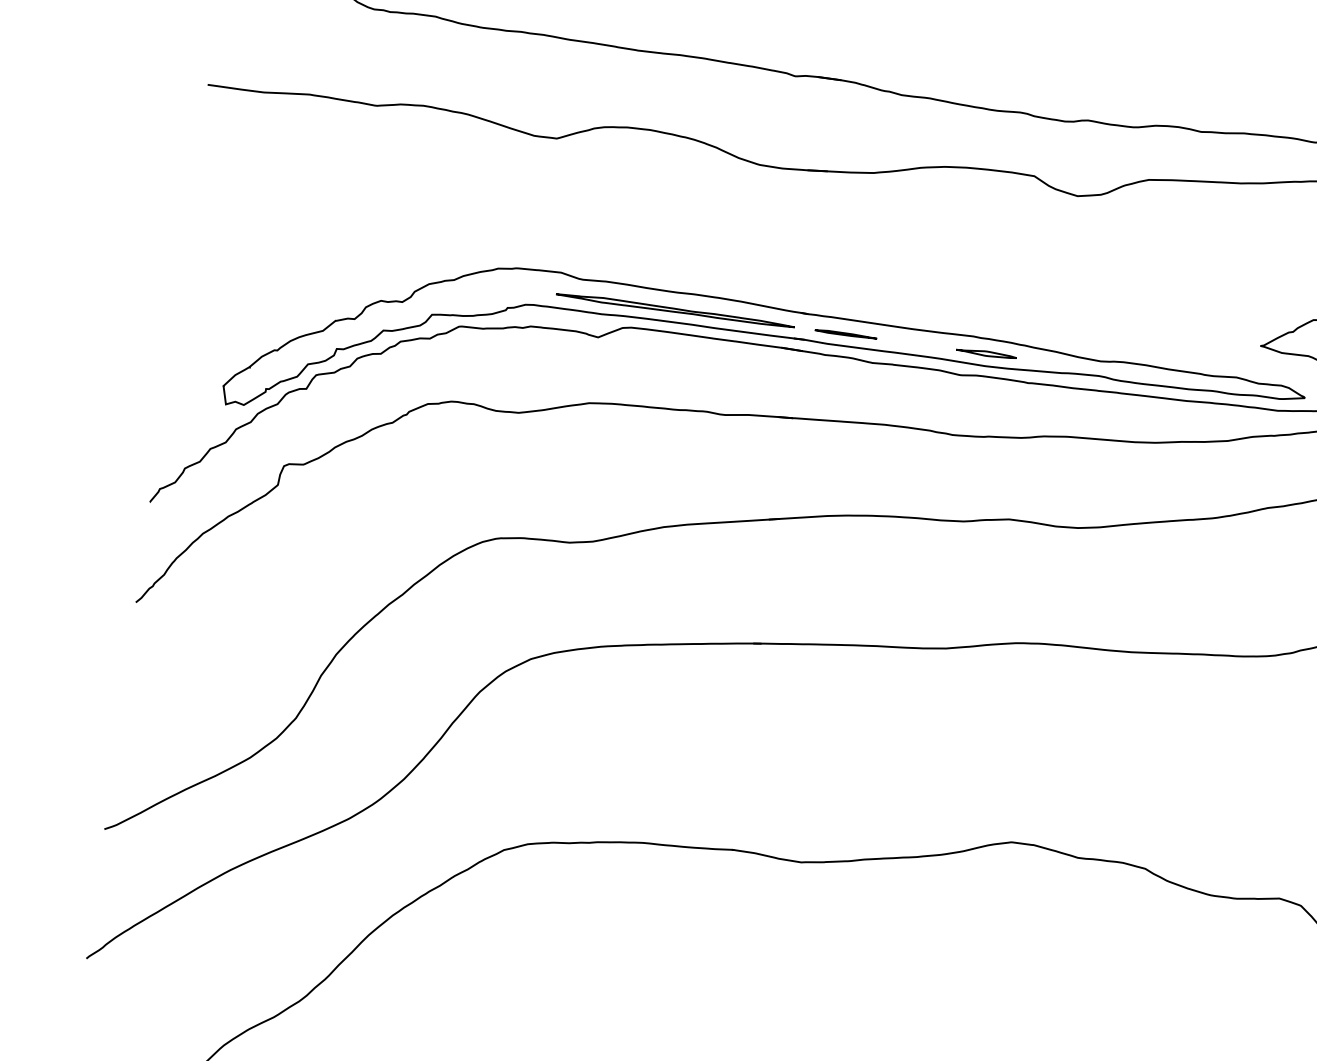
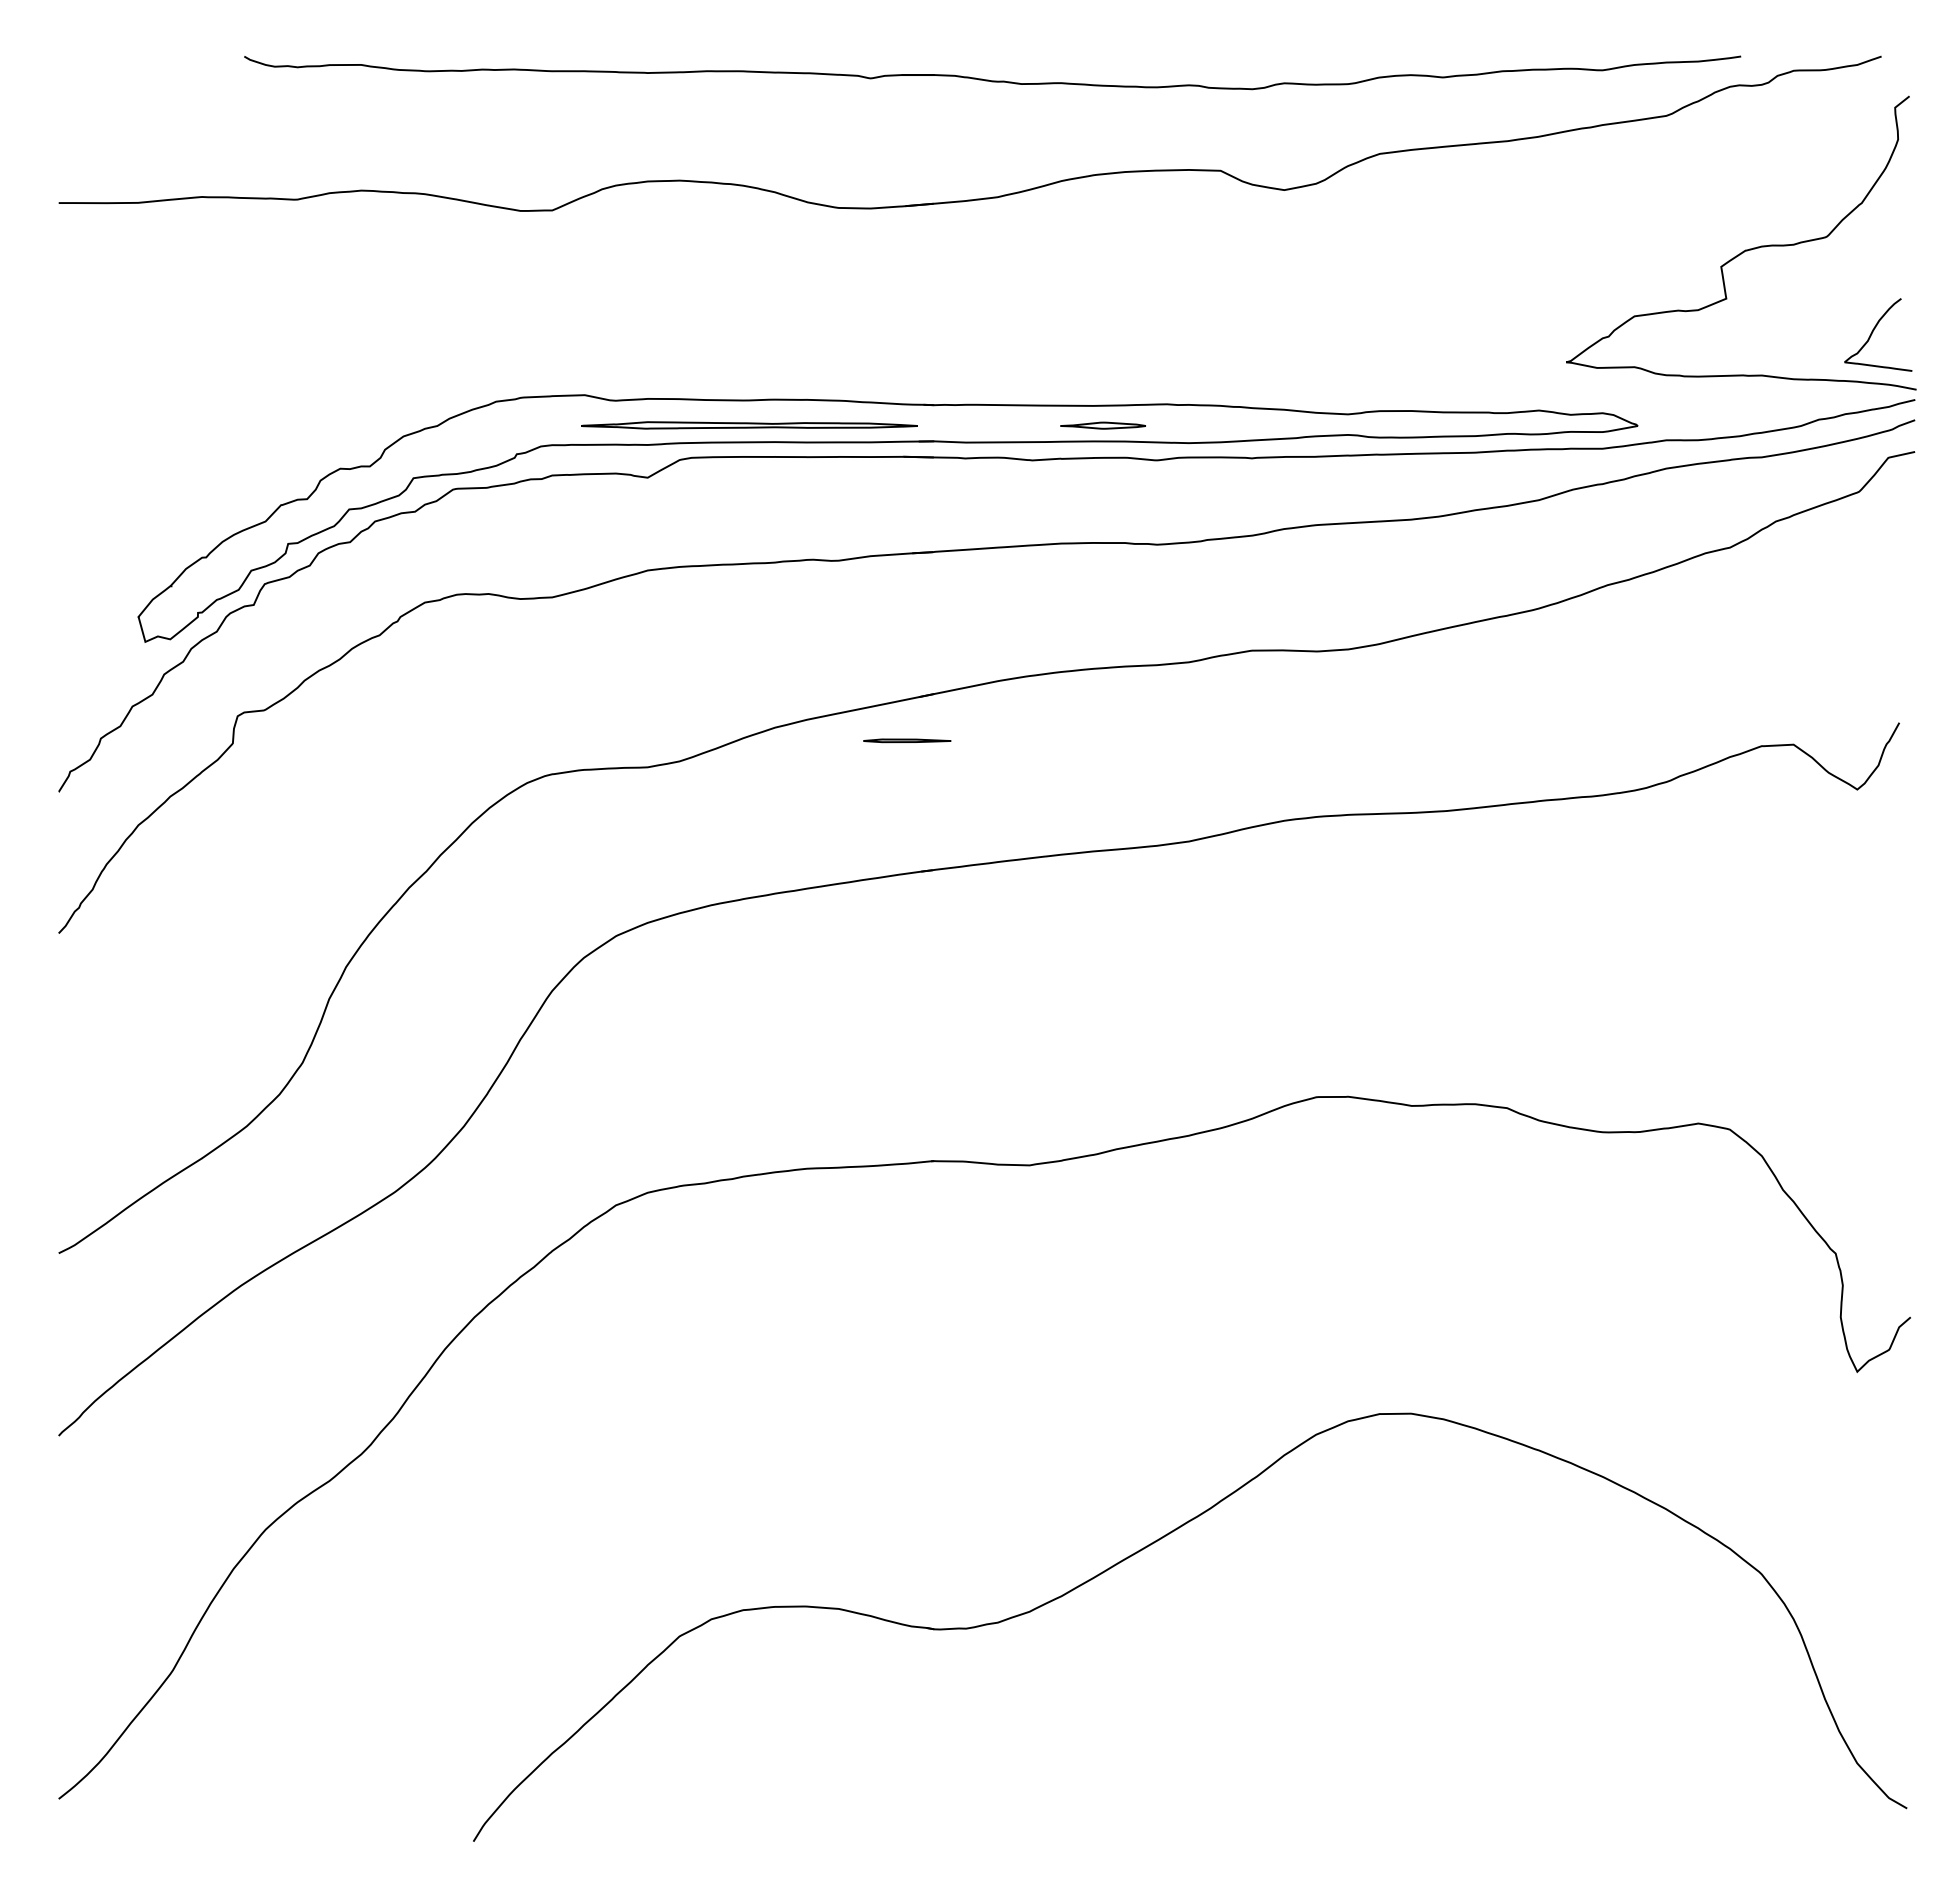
part: (846, 334) -> (907, 740), moved
part: (985, 353) -> (1102, 425), moved

